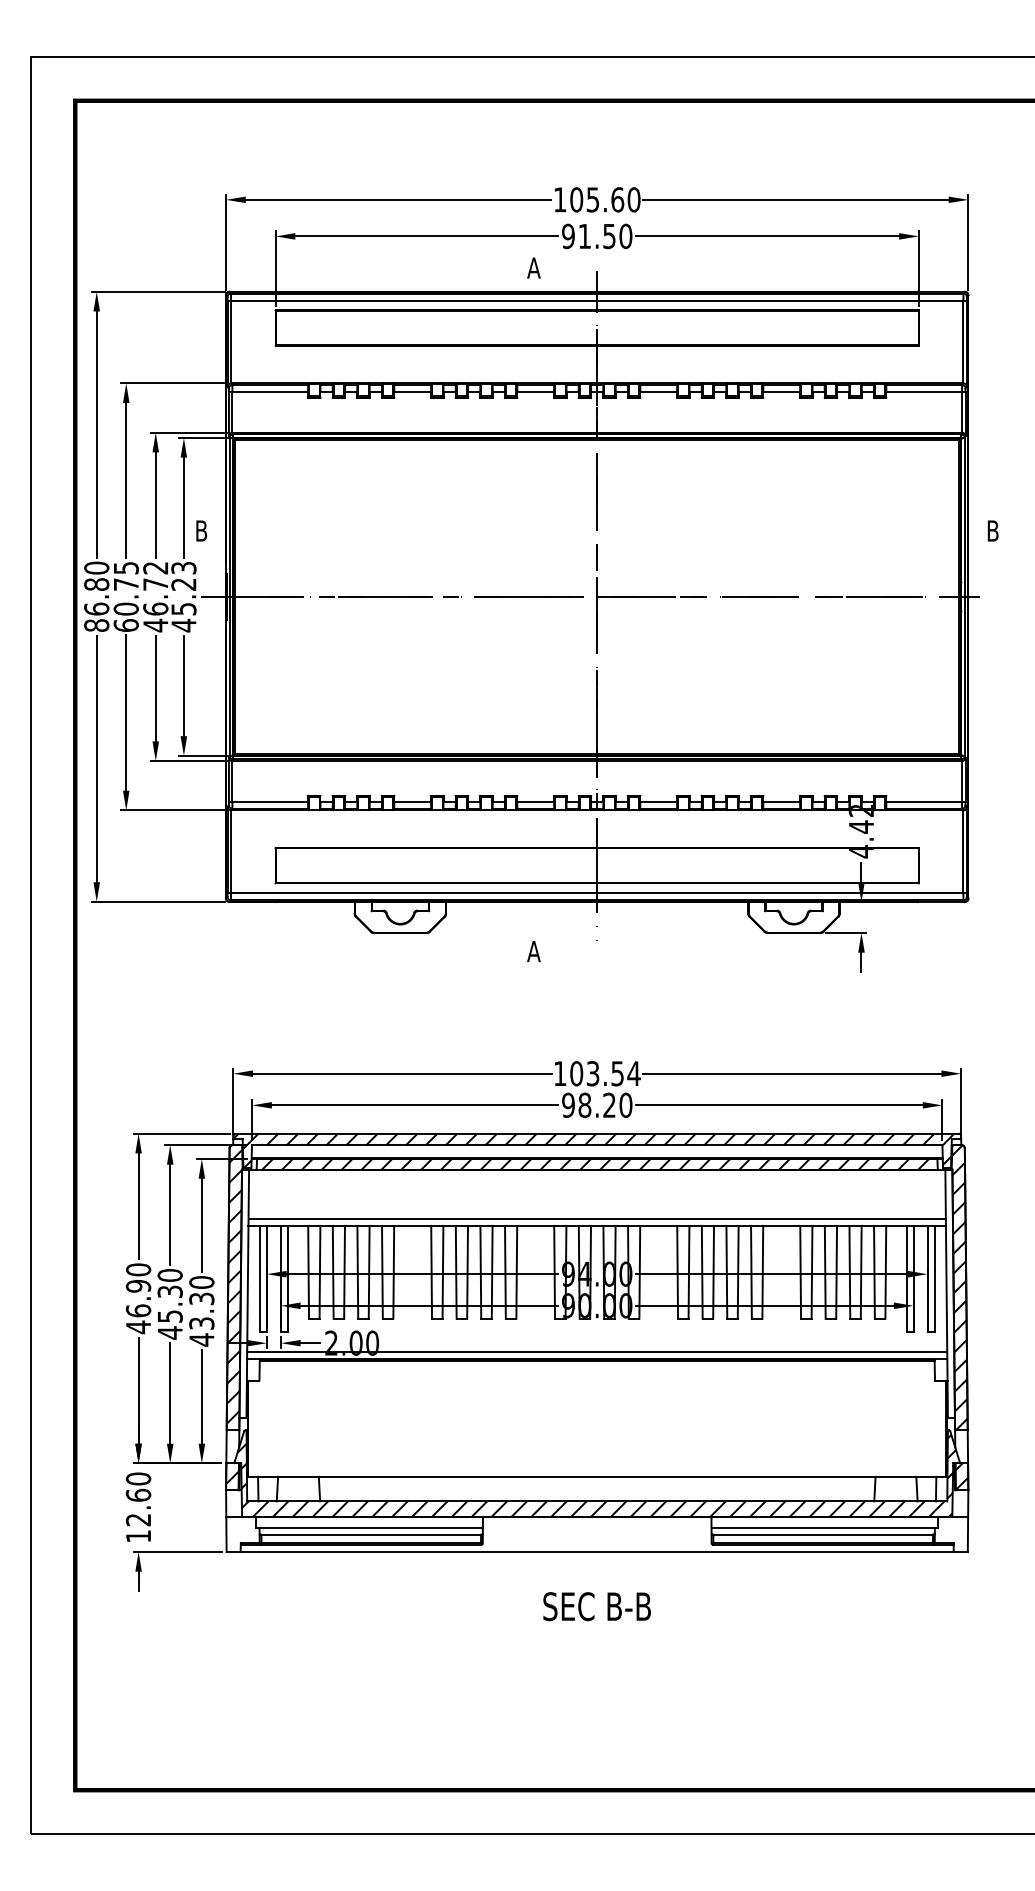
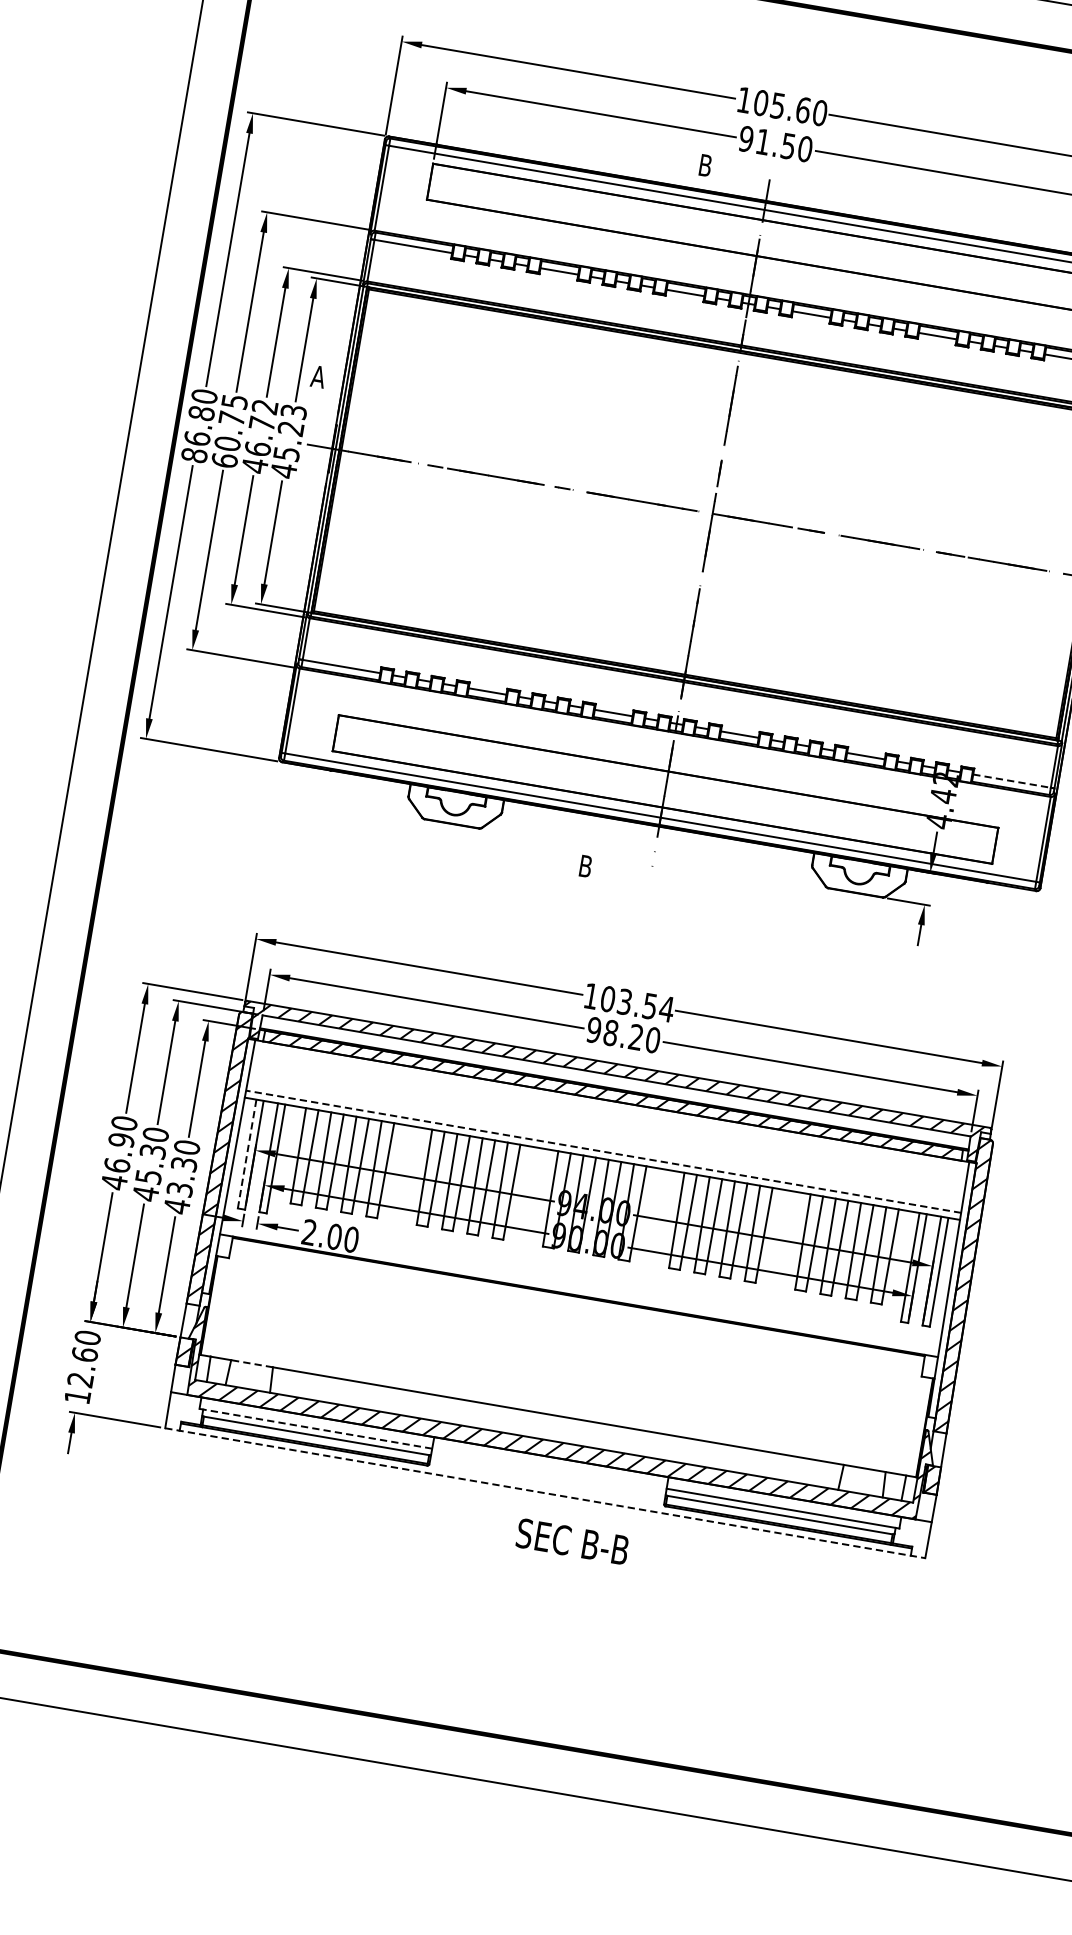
text: (533, 267) -> (705, 164), A -> B
text: (201, 530) -> (318, 376), B -> A
line: (925, 801) -> (1013, 781), solid -> dashed
text: (533, 951) -> (585, 866), A -> B
line: (597, 1219) -> (603, 1152), solid -> dashed
line: (259, 1278) -> (246, 1153), solid -> dashed
line: (597, 1352) -> (580, 1288), removed
line: (297, 1476) -> (251, 1363), solid -> dashed
line: (368, 1528) -> (314, 1429), solid -> dashed
line: (597, 1552) -> (545, 1493), solid -> dashed
text: (596, 1606) -> (572, 1541), moved

